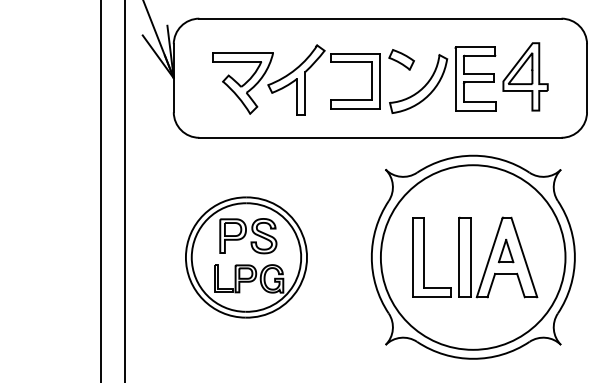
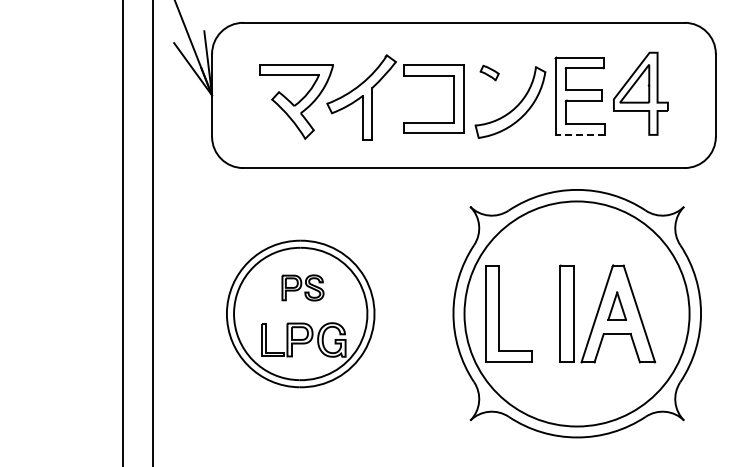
part: (401, 59) -> (489, 72), size x0.6
line: (475, 110) -> (579, 134), solid -> dashed
part: (247, 235) -> (302, 287), size x0.6
part: (424, 257) -> (499, 313), moved

